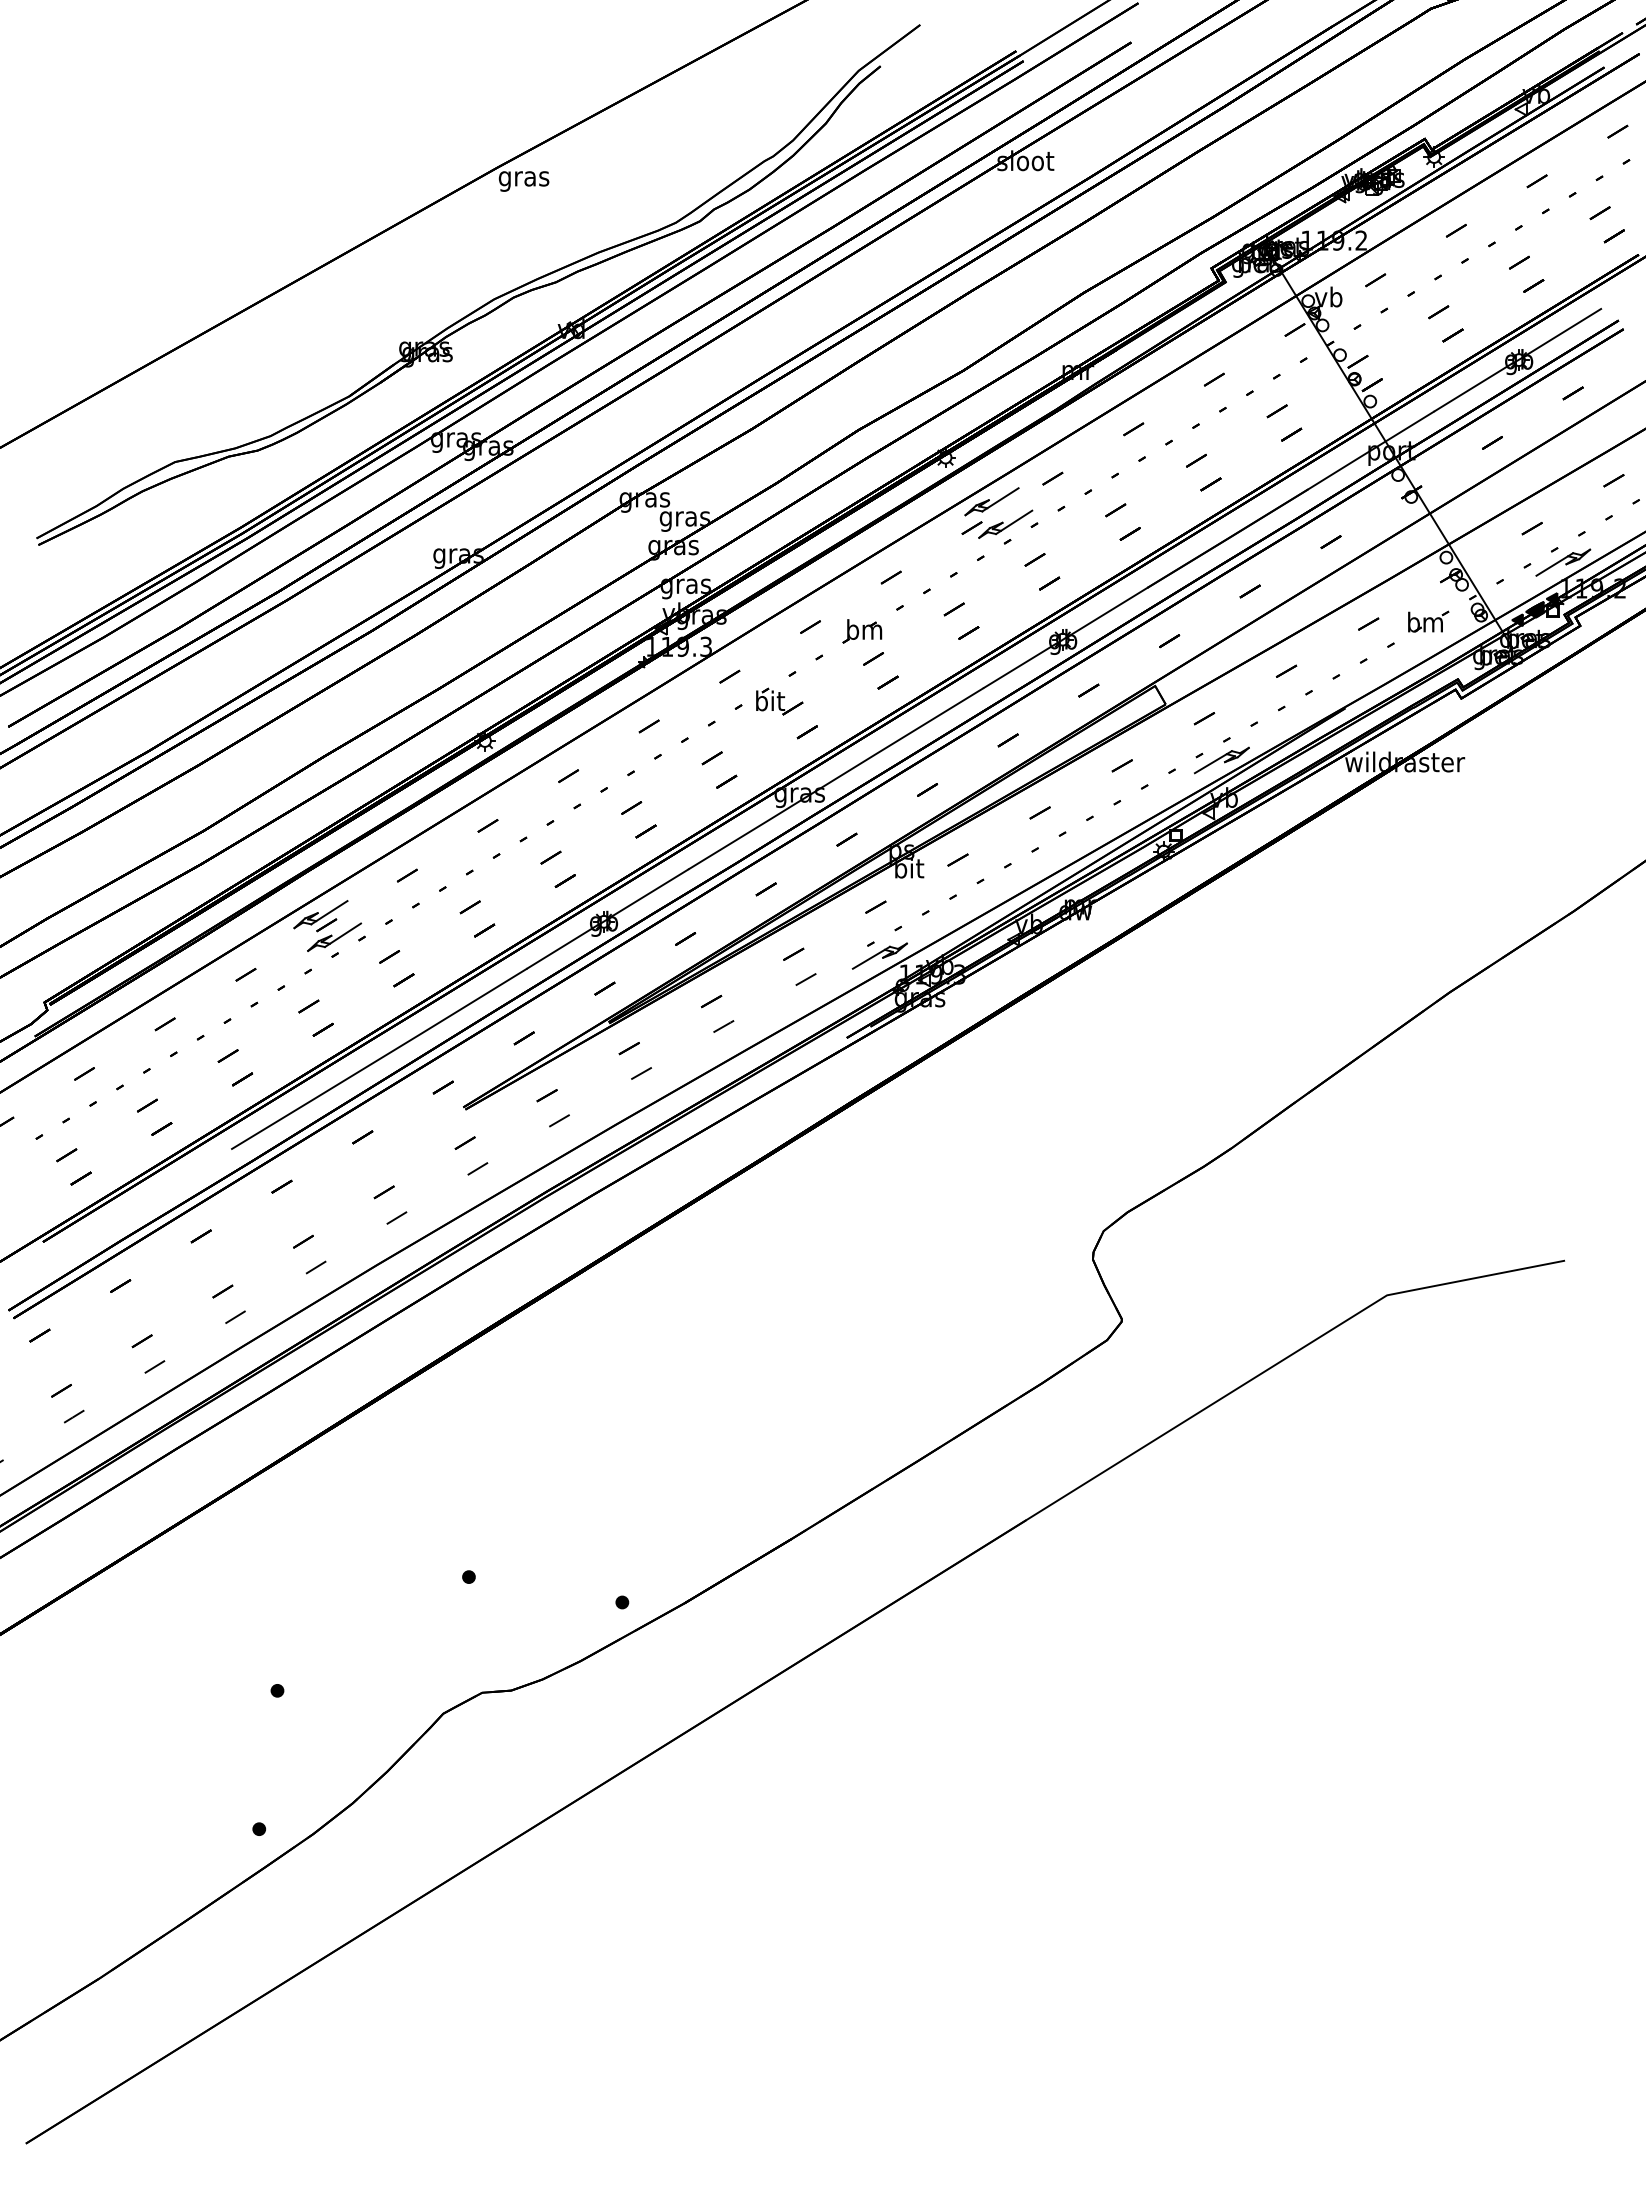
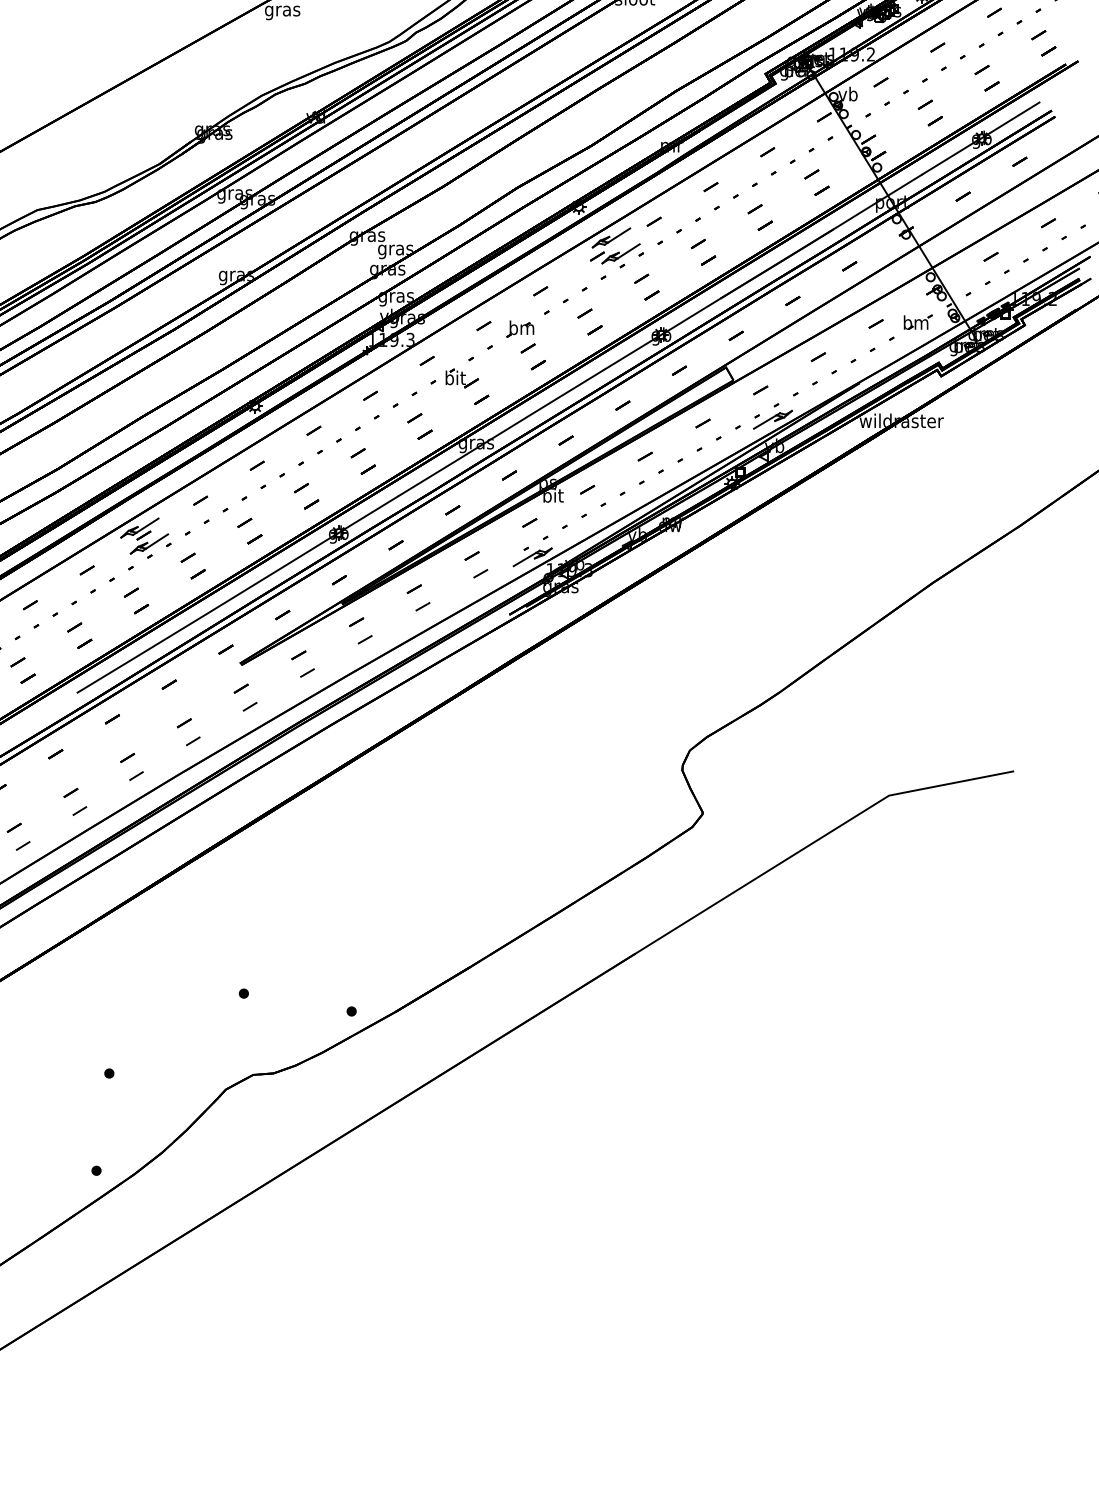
part: (1563, 562) -> (1013, 280), removed

